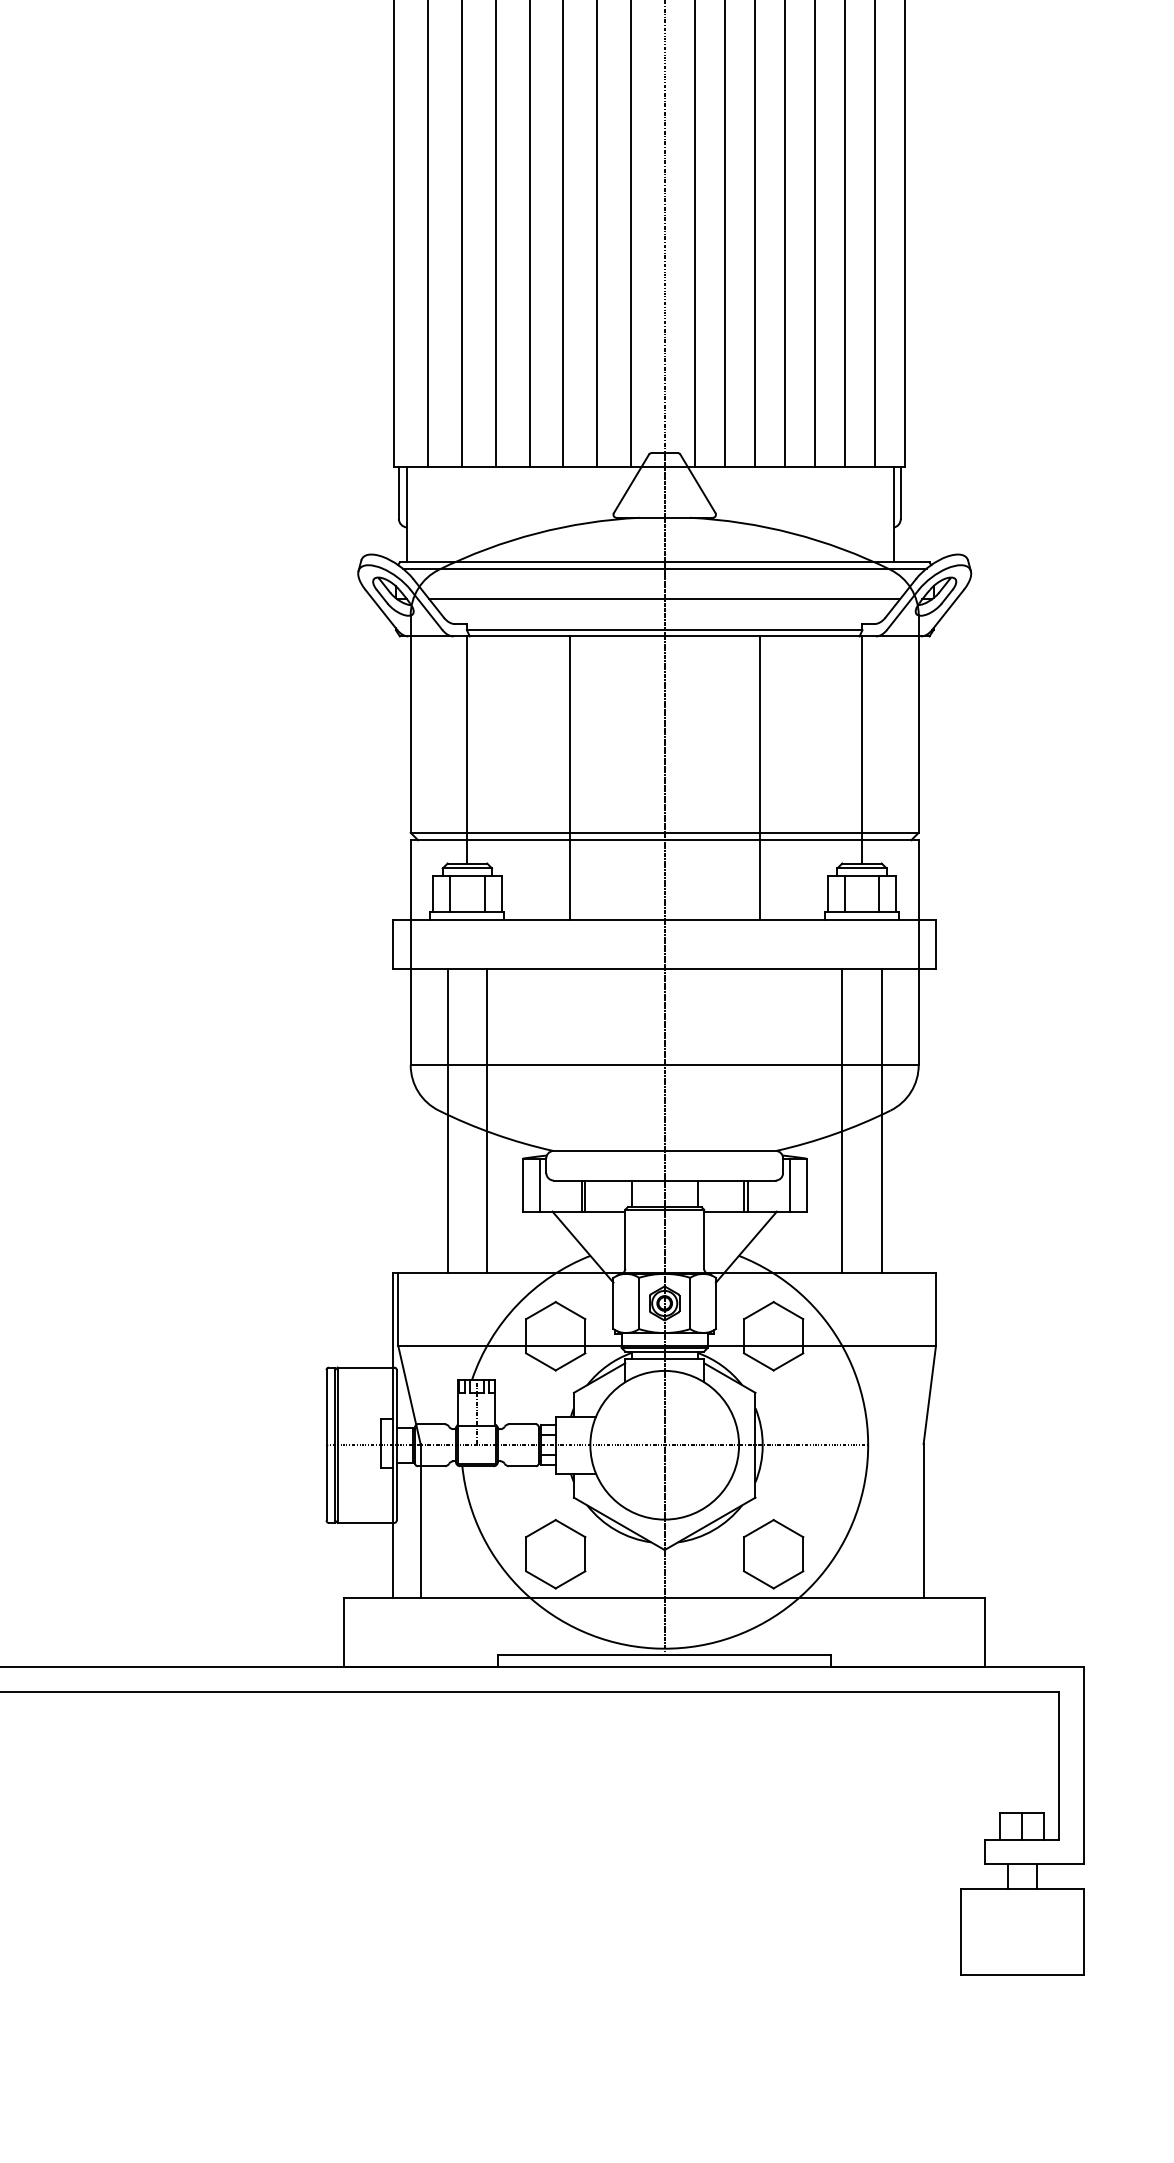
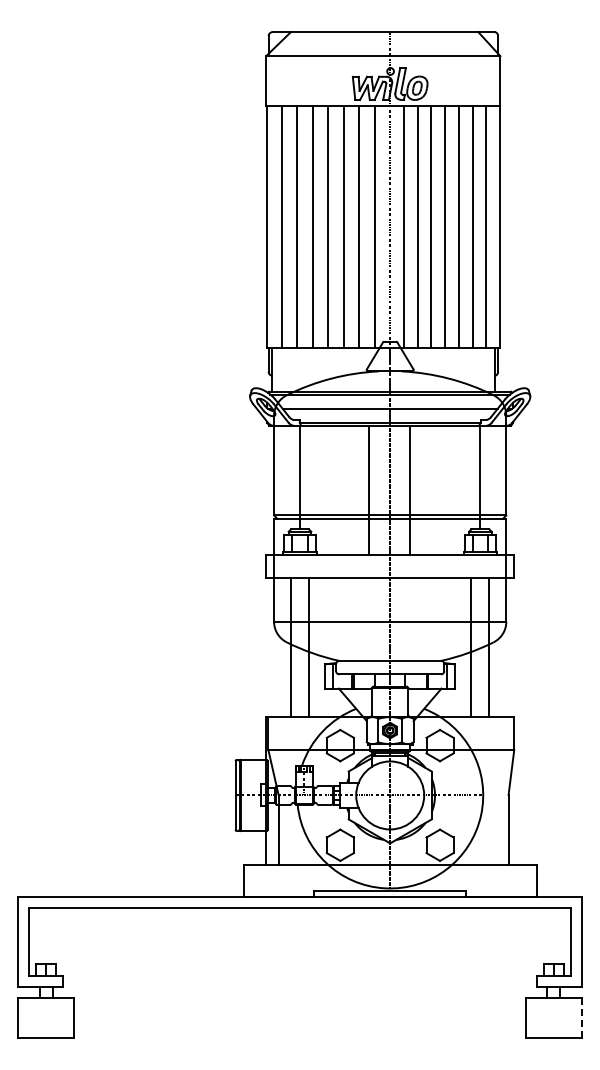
line: (569, 778) -> (368, 490), moved
line: (759, 778) -> (409, 490), moved
line: (1083, 1933) -> (581, 1018), solid -> dashed

